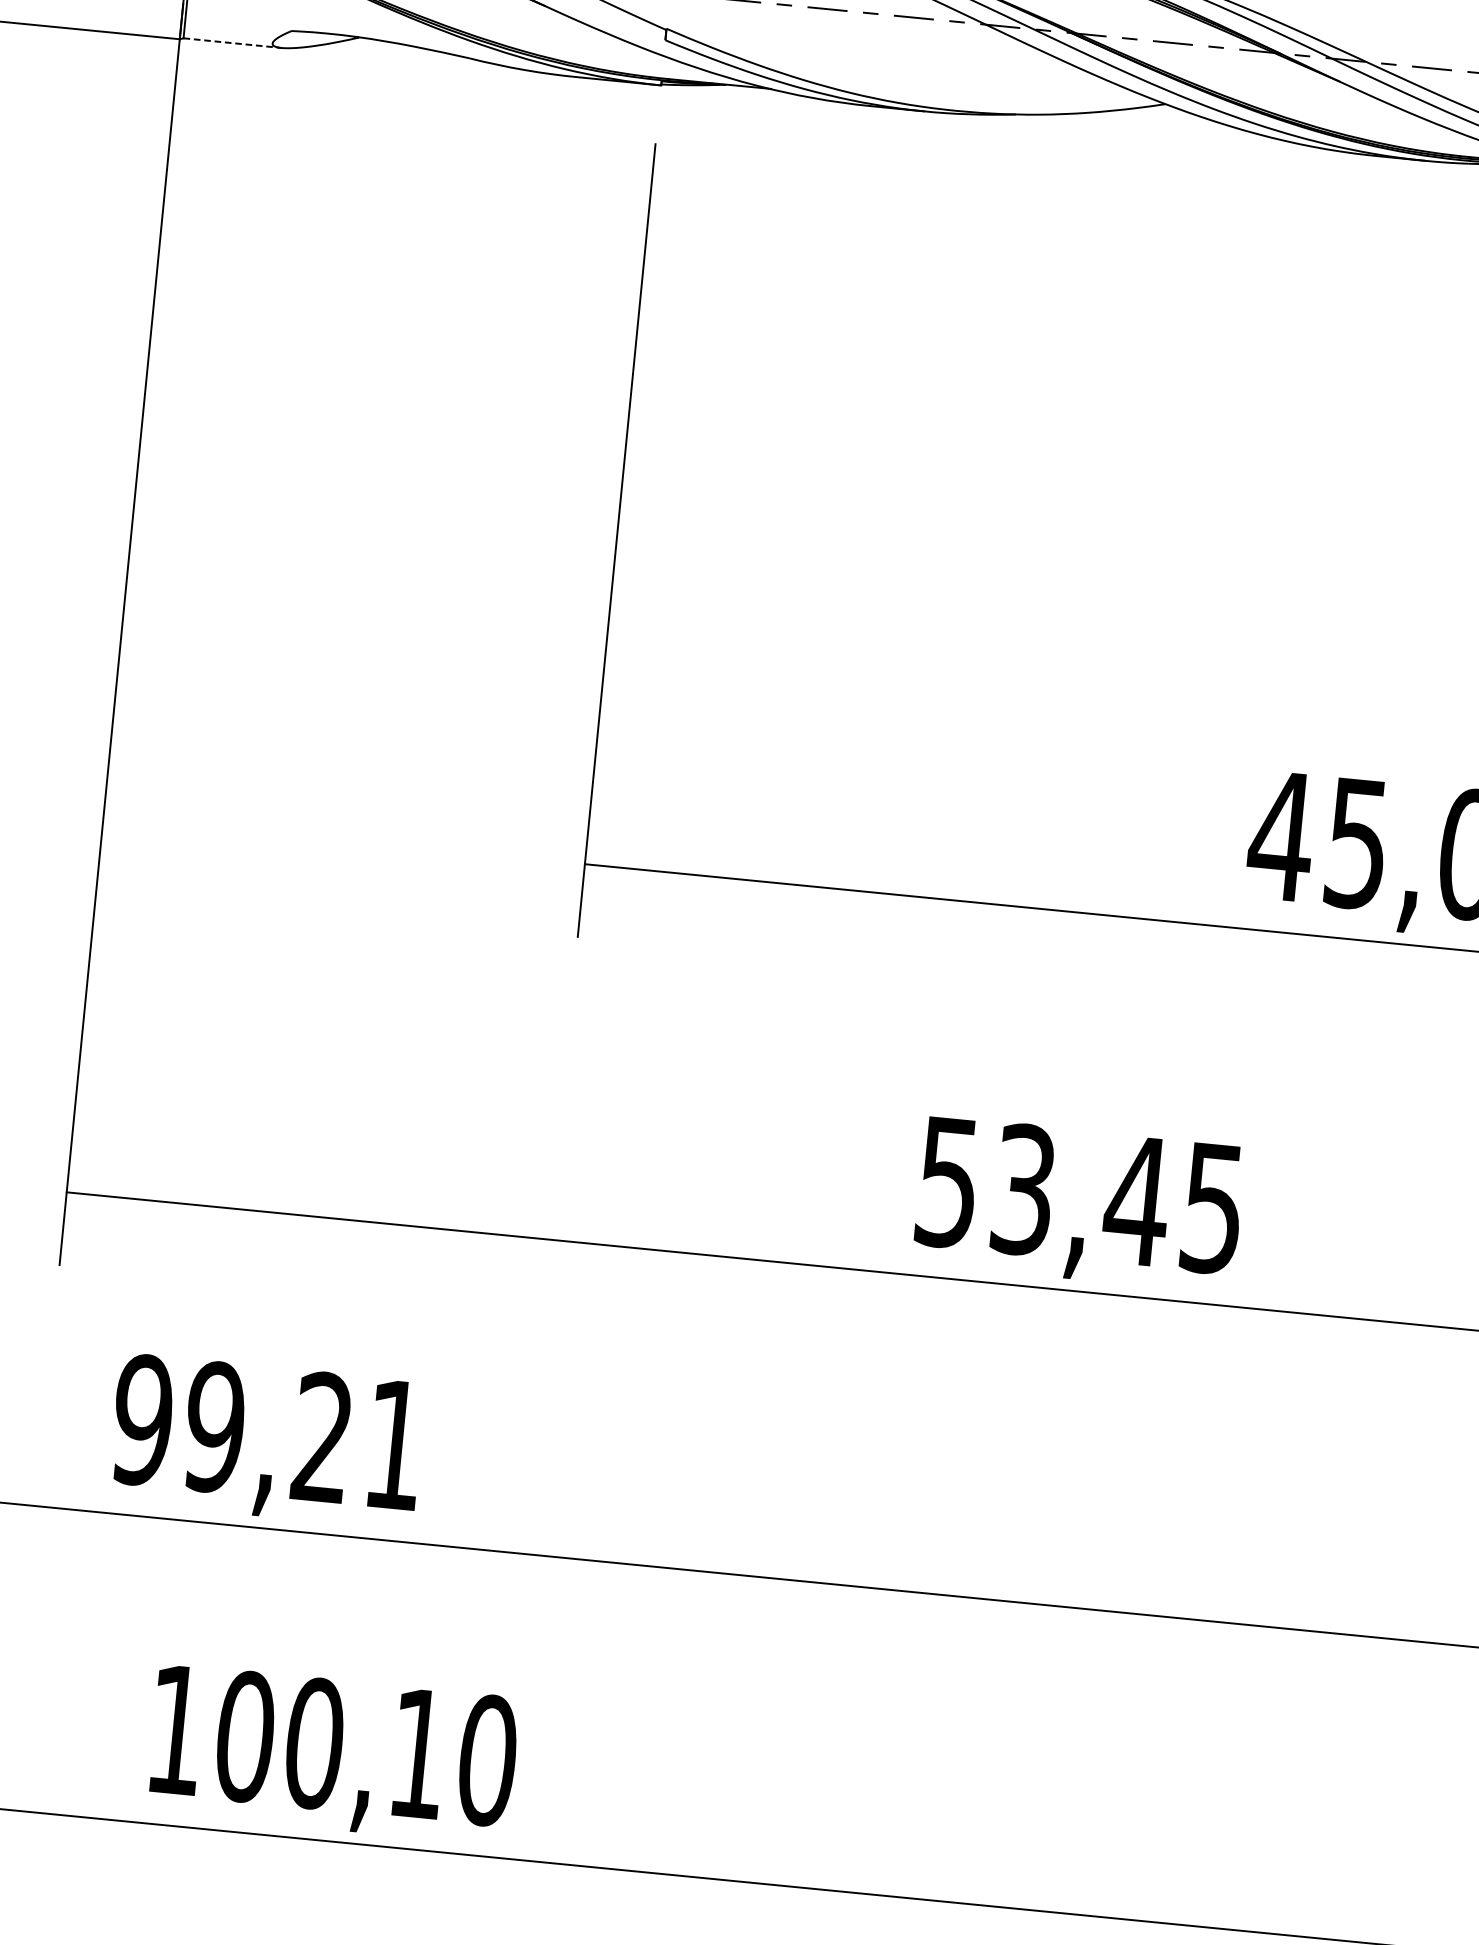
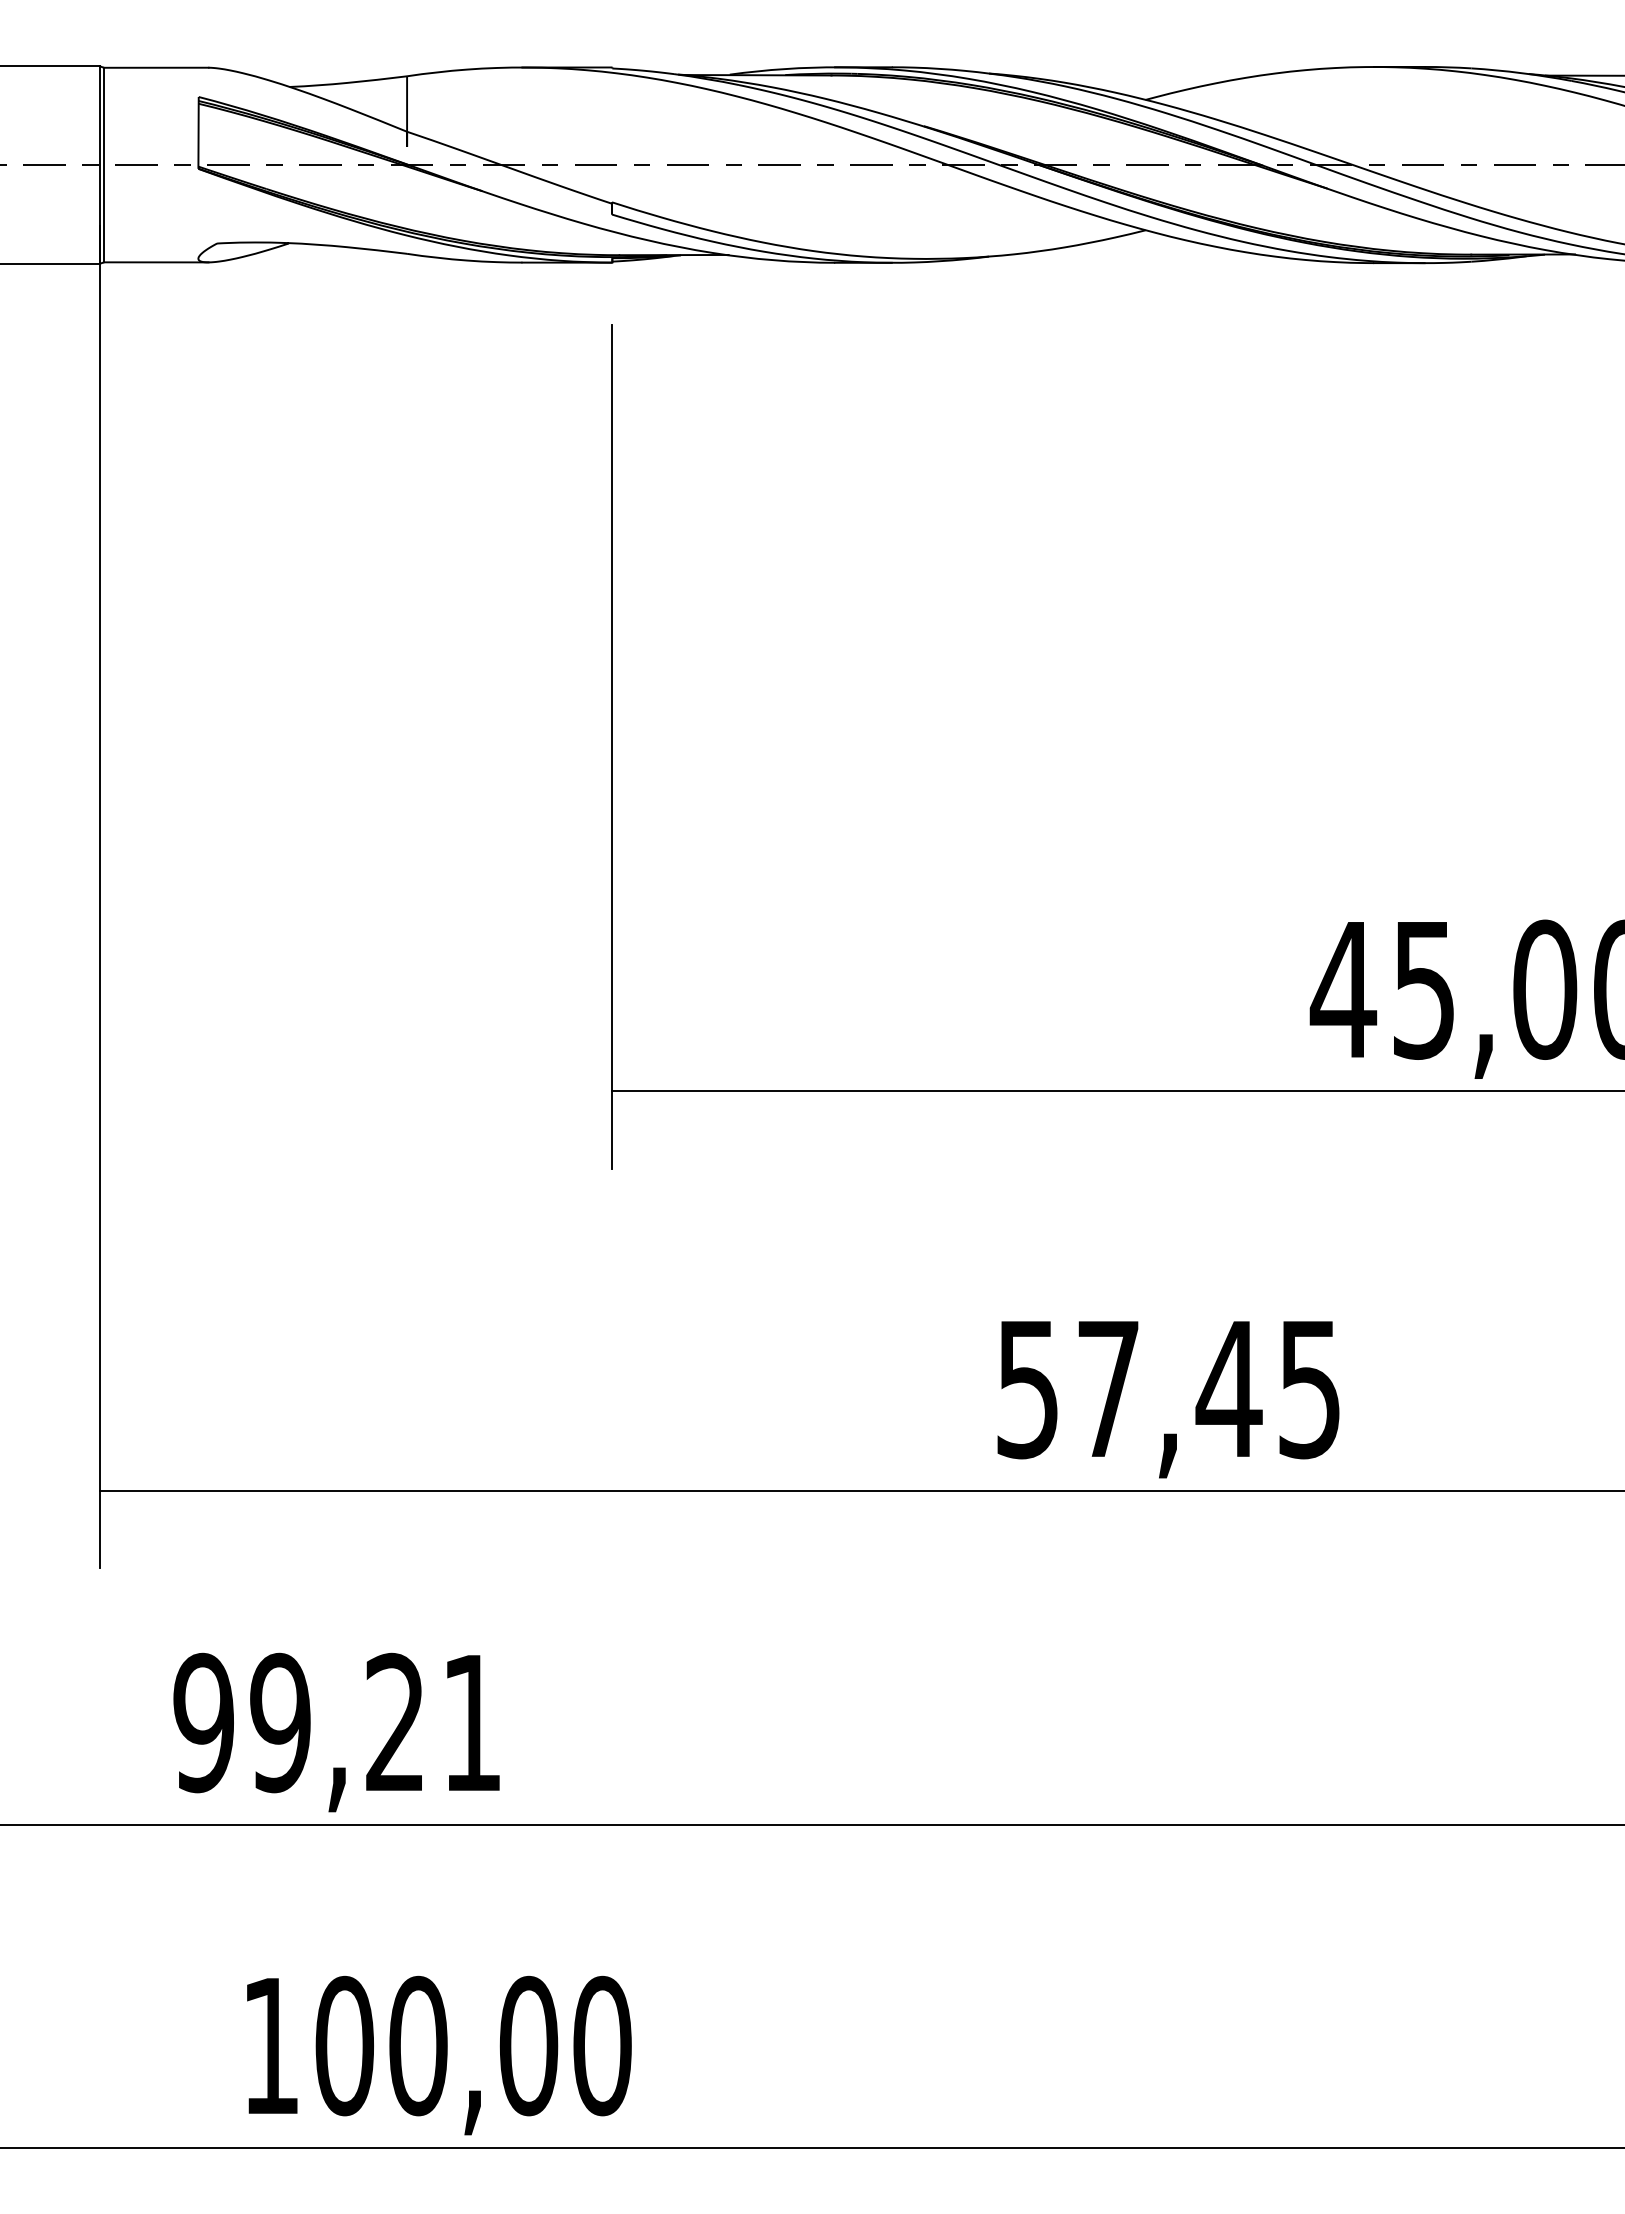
line: (232, 43) -> (156, 262), dashed -> solid
text: (1023, 1190) -> (1108, 1389), 53,45 -> 57,45
text: (418, 1753) -> (528, 2045), 100,10 -> 100,00

